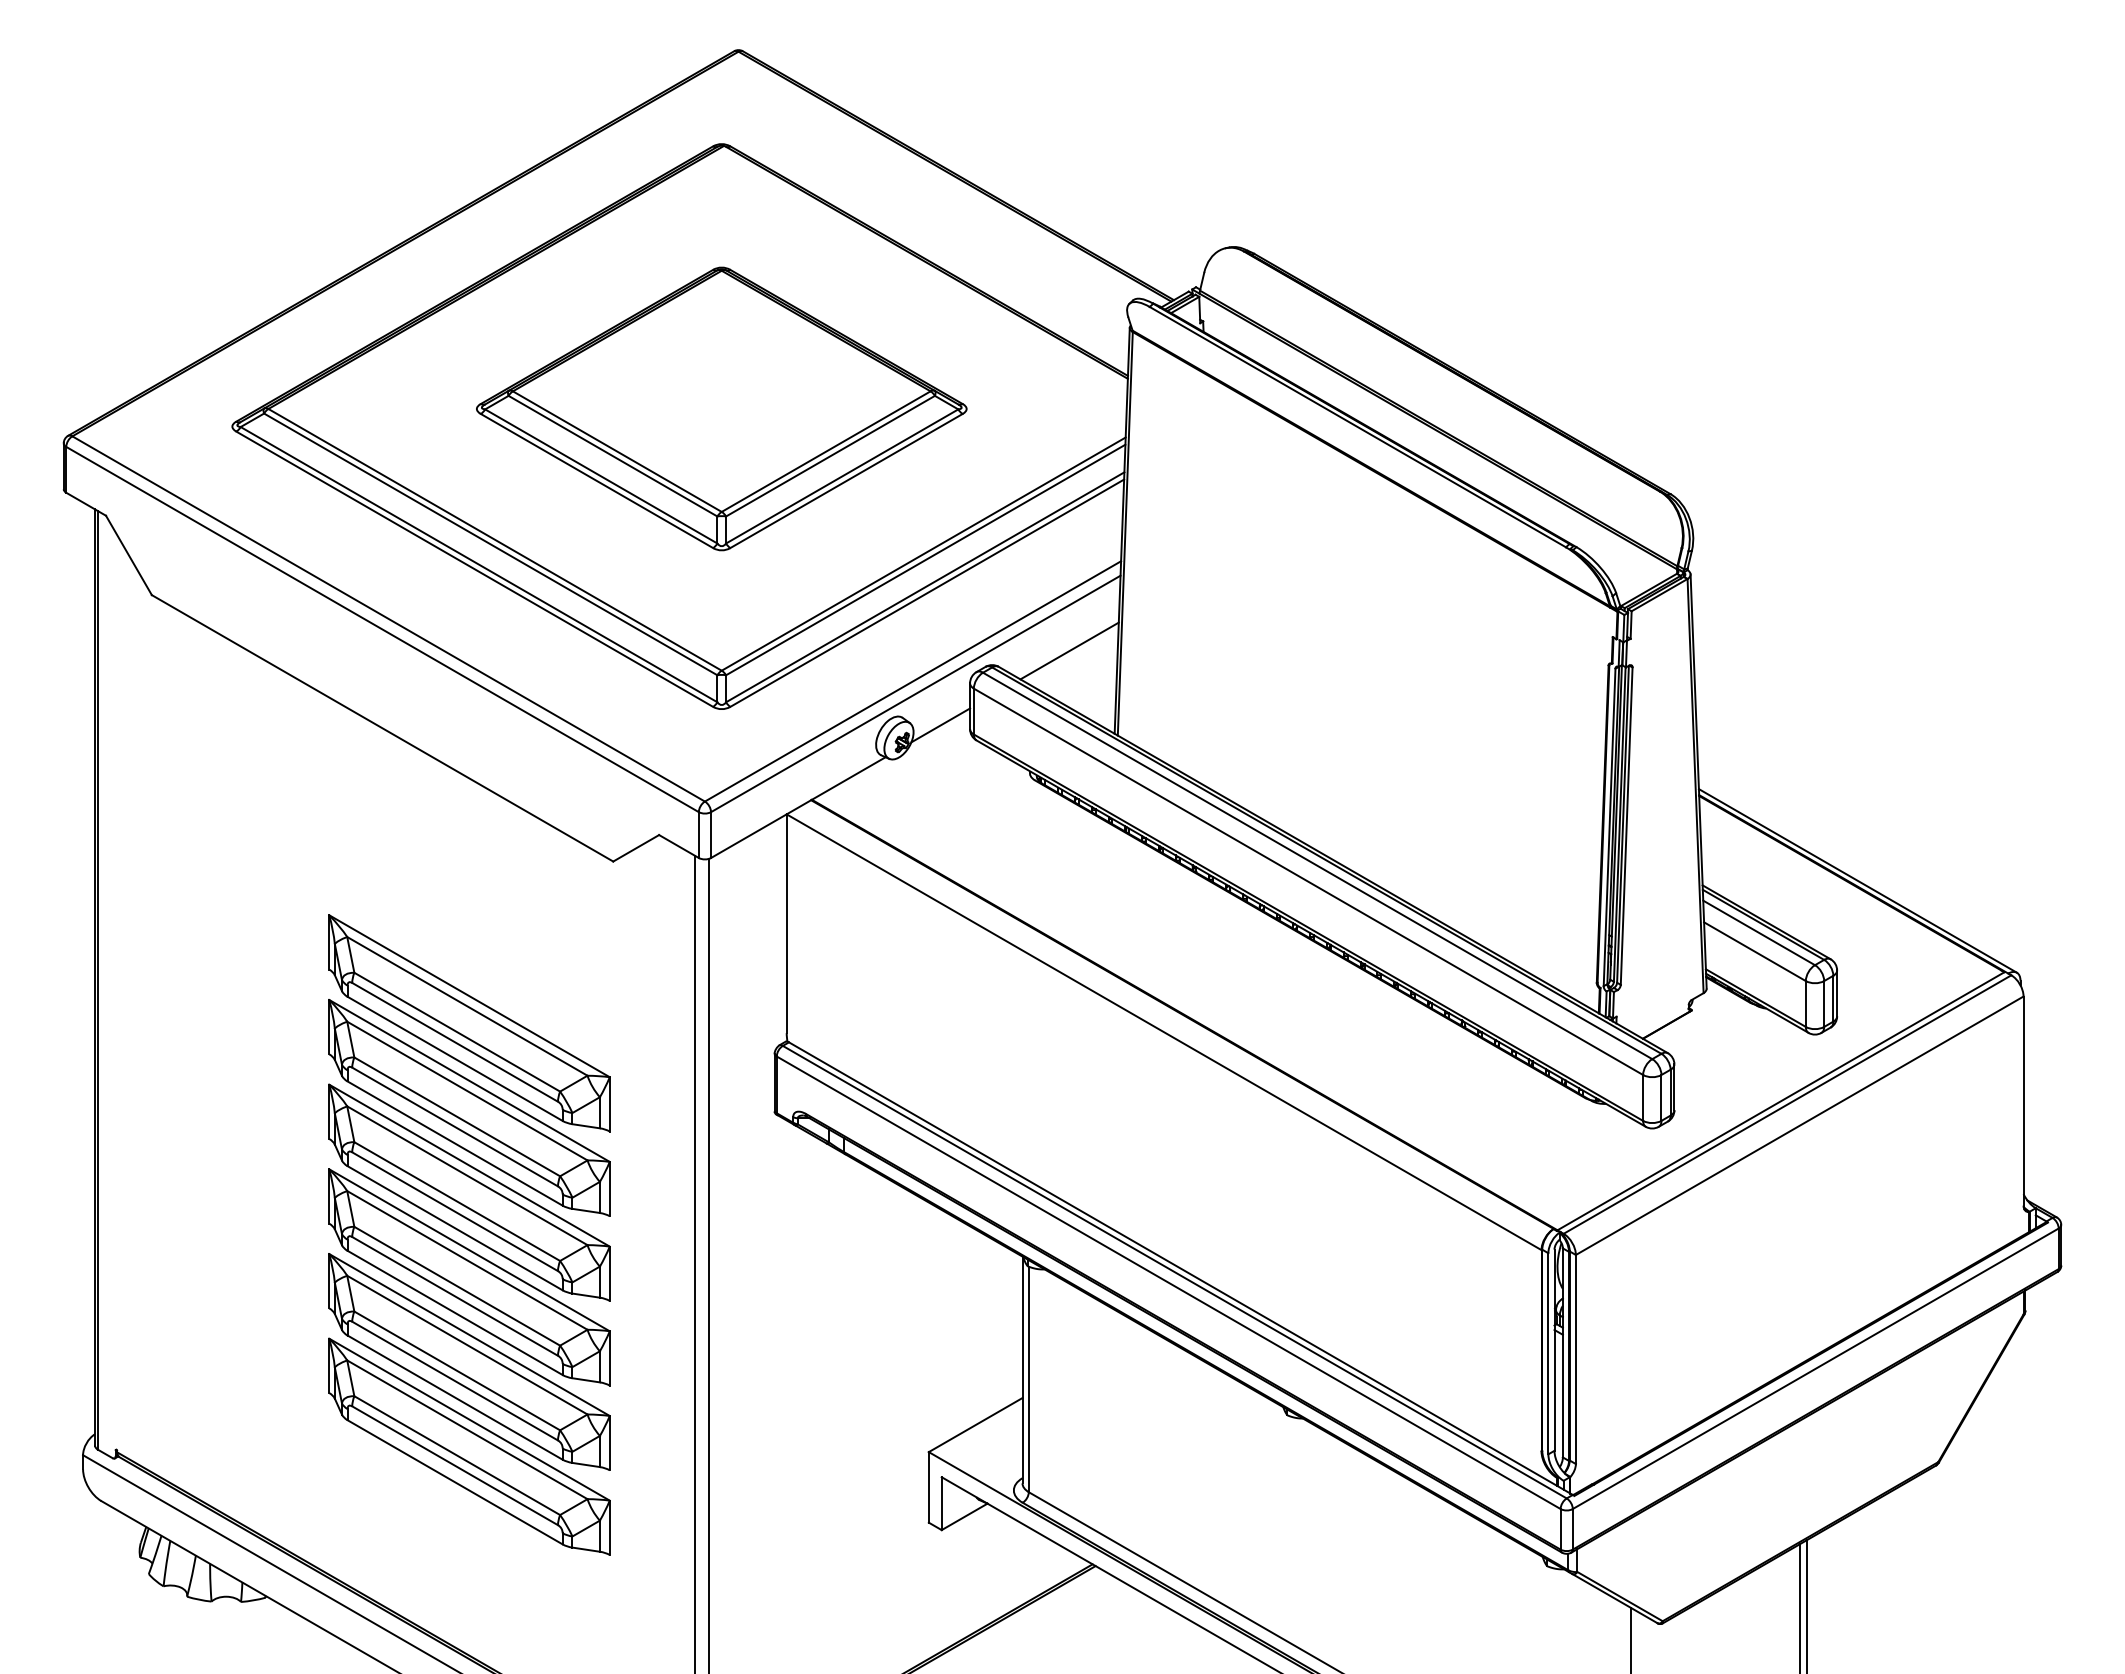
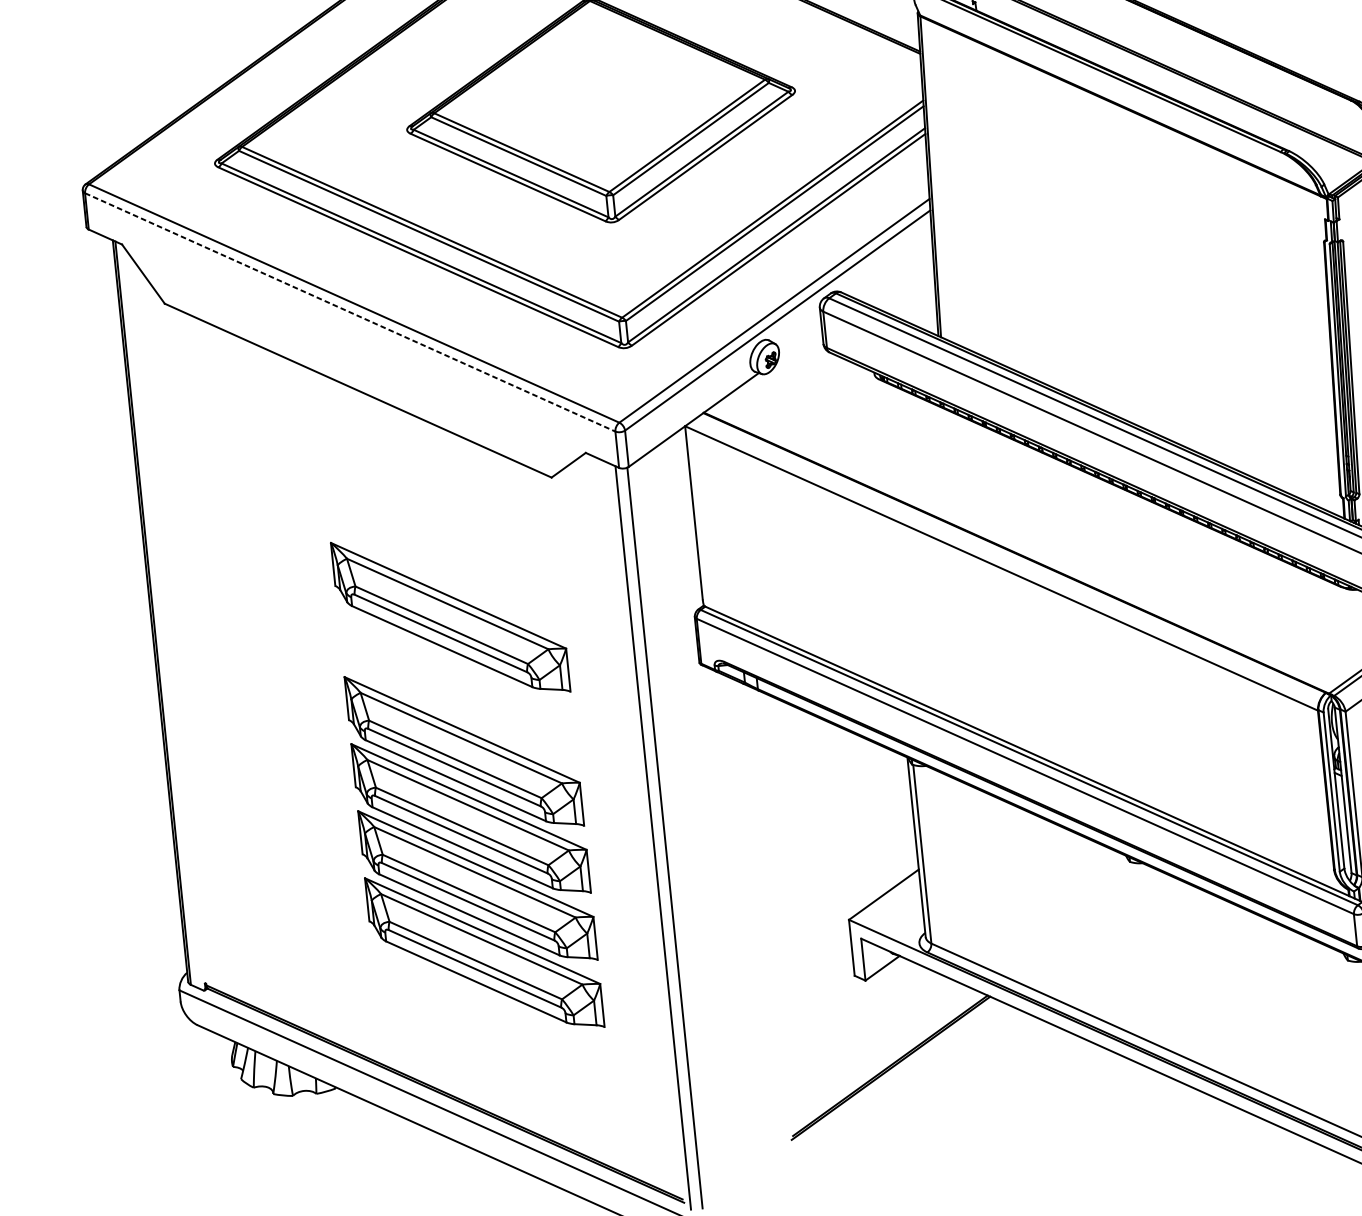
line: (383, 629) -> (350, 312), solid -> dashed
line: (1069, 650) -> (895, 273), removed
line: (940, 725) -> (799, 343), removed
part: (469, 1107) -> (457, 683), removed

